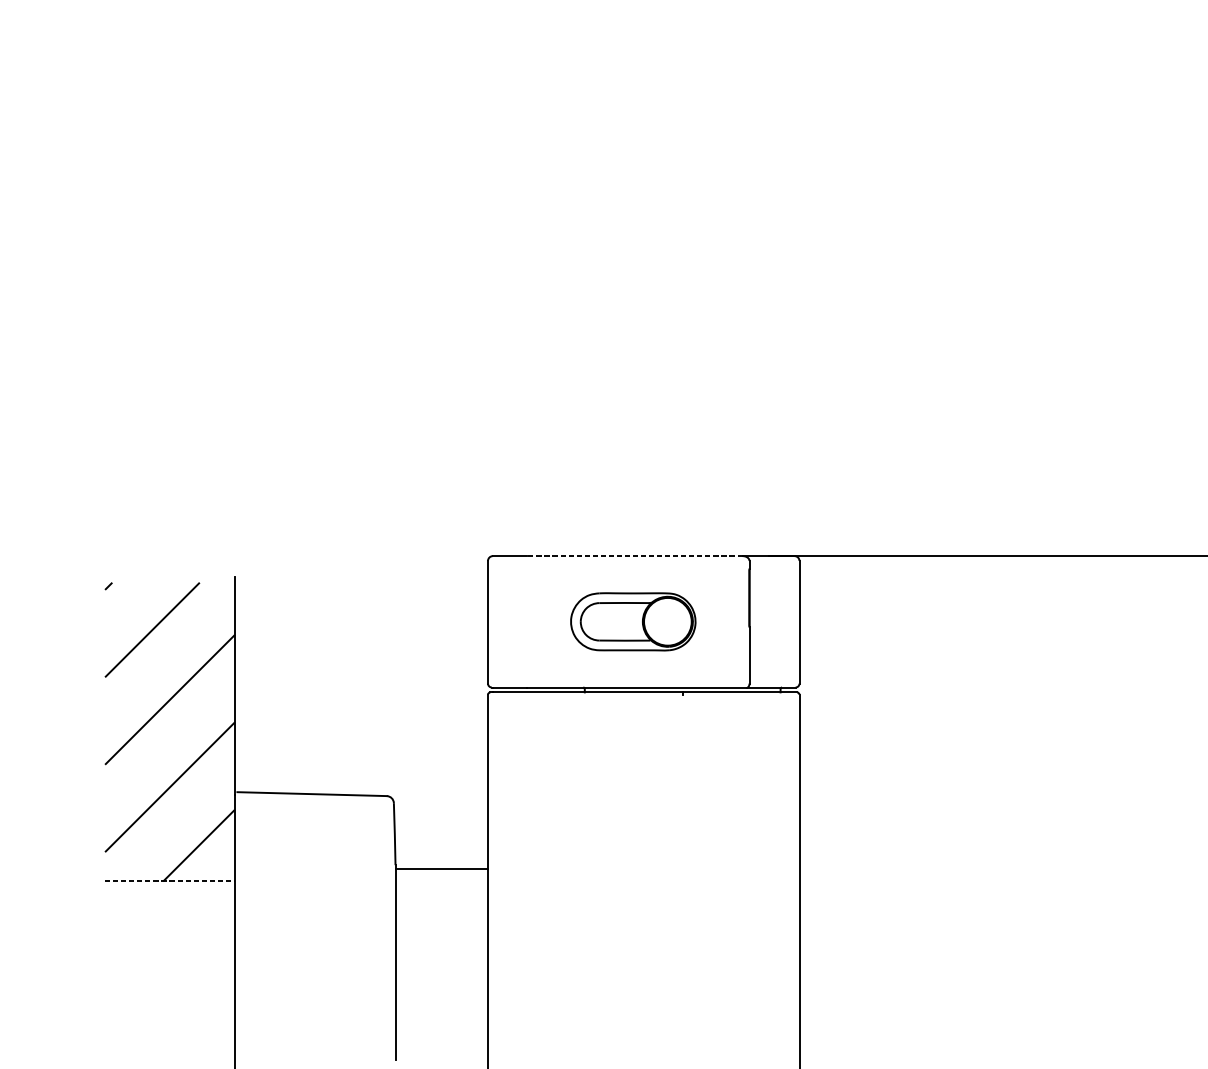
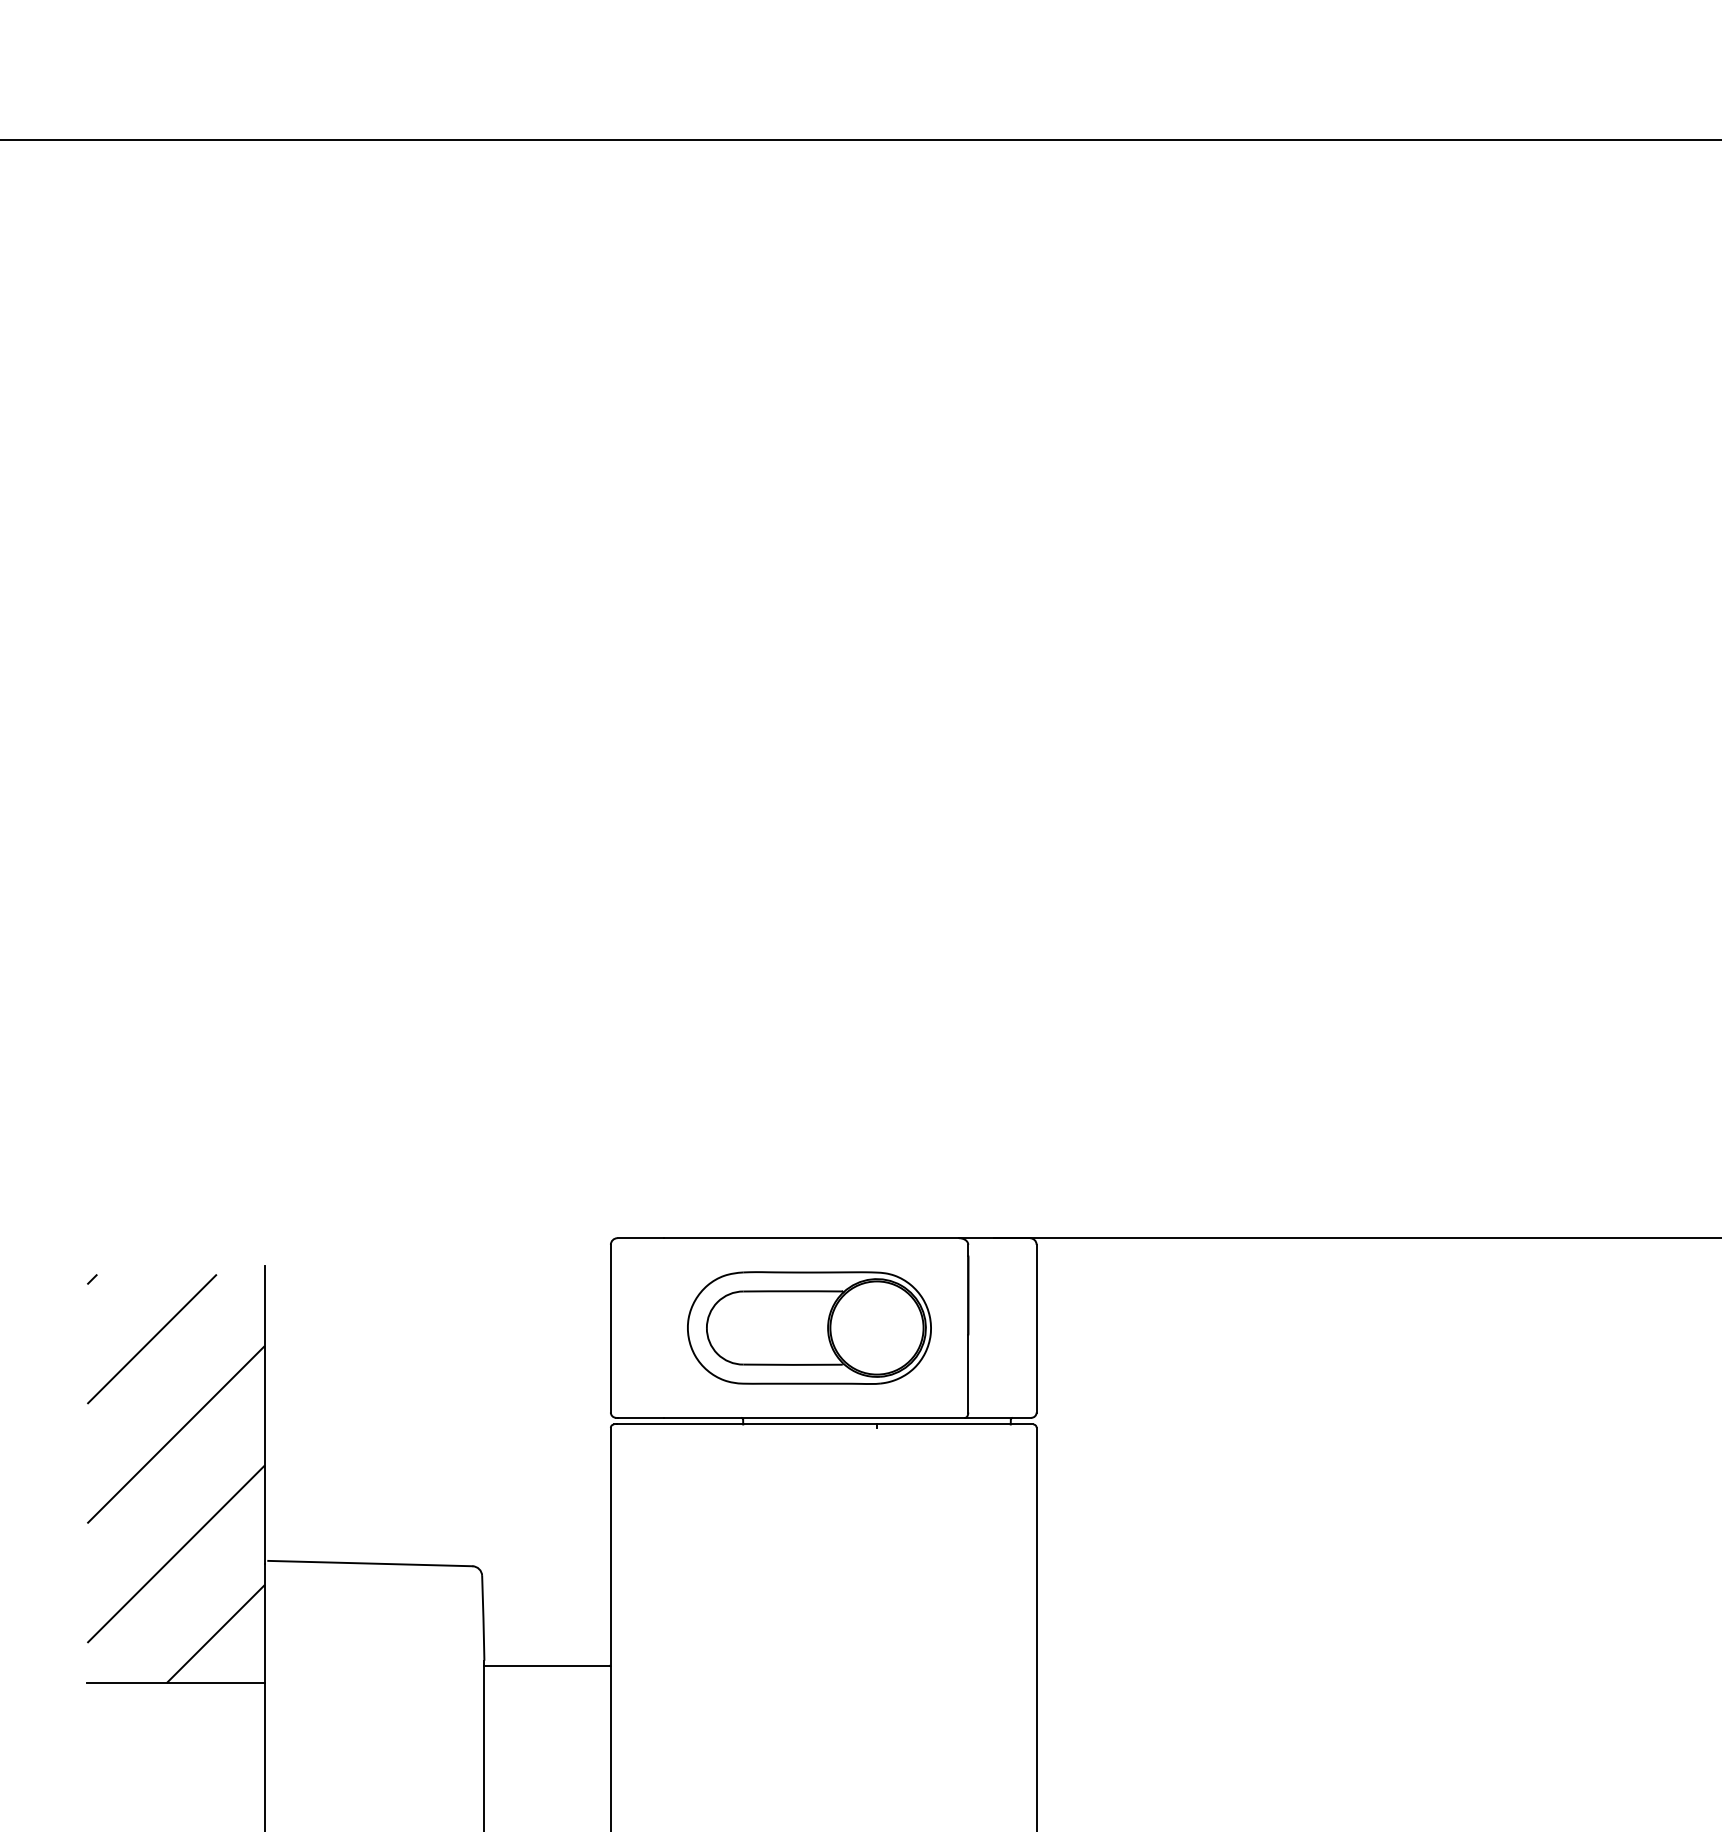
line: (634, 556) -> (811, 1238), dashed -> solid
part: (633, 621) -> (809, 1327), size x1.43
line: (170, 881) -> (176, 1682), dashed -> solid

